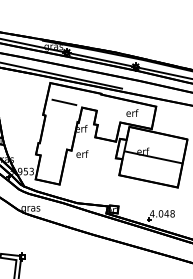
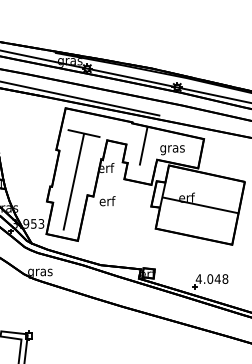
line: (109, 111) -> (143, 145), added
text: (132, 113) -> (172, 148), erf -> gras
line: (56, 139) -> (73, 181), added

